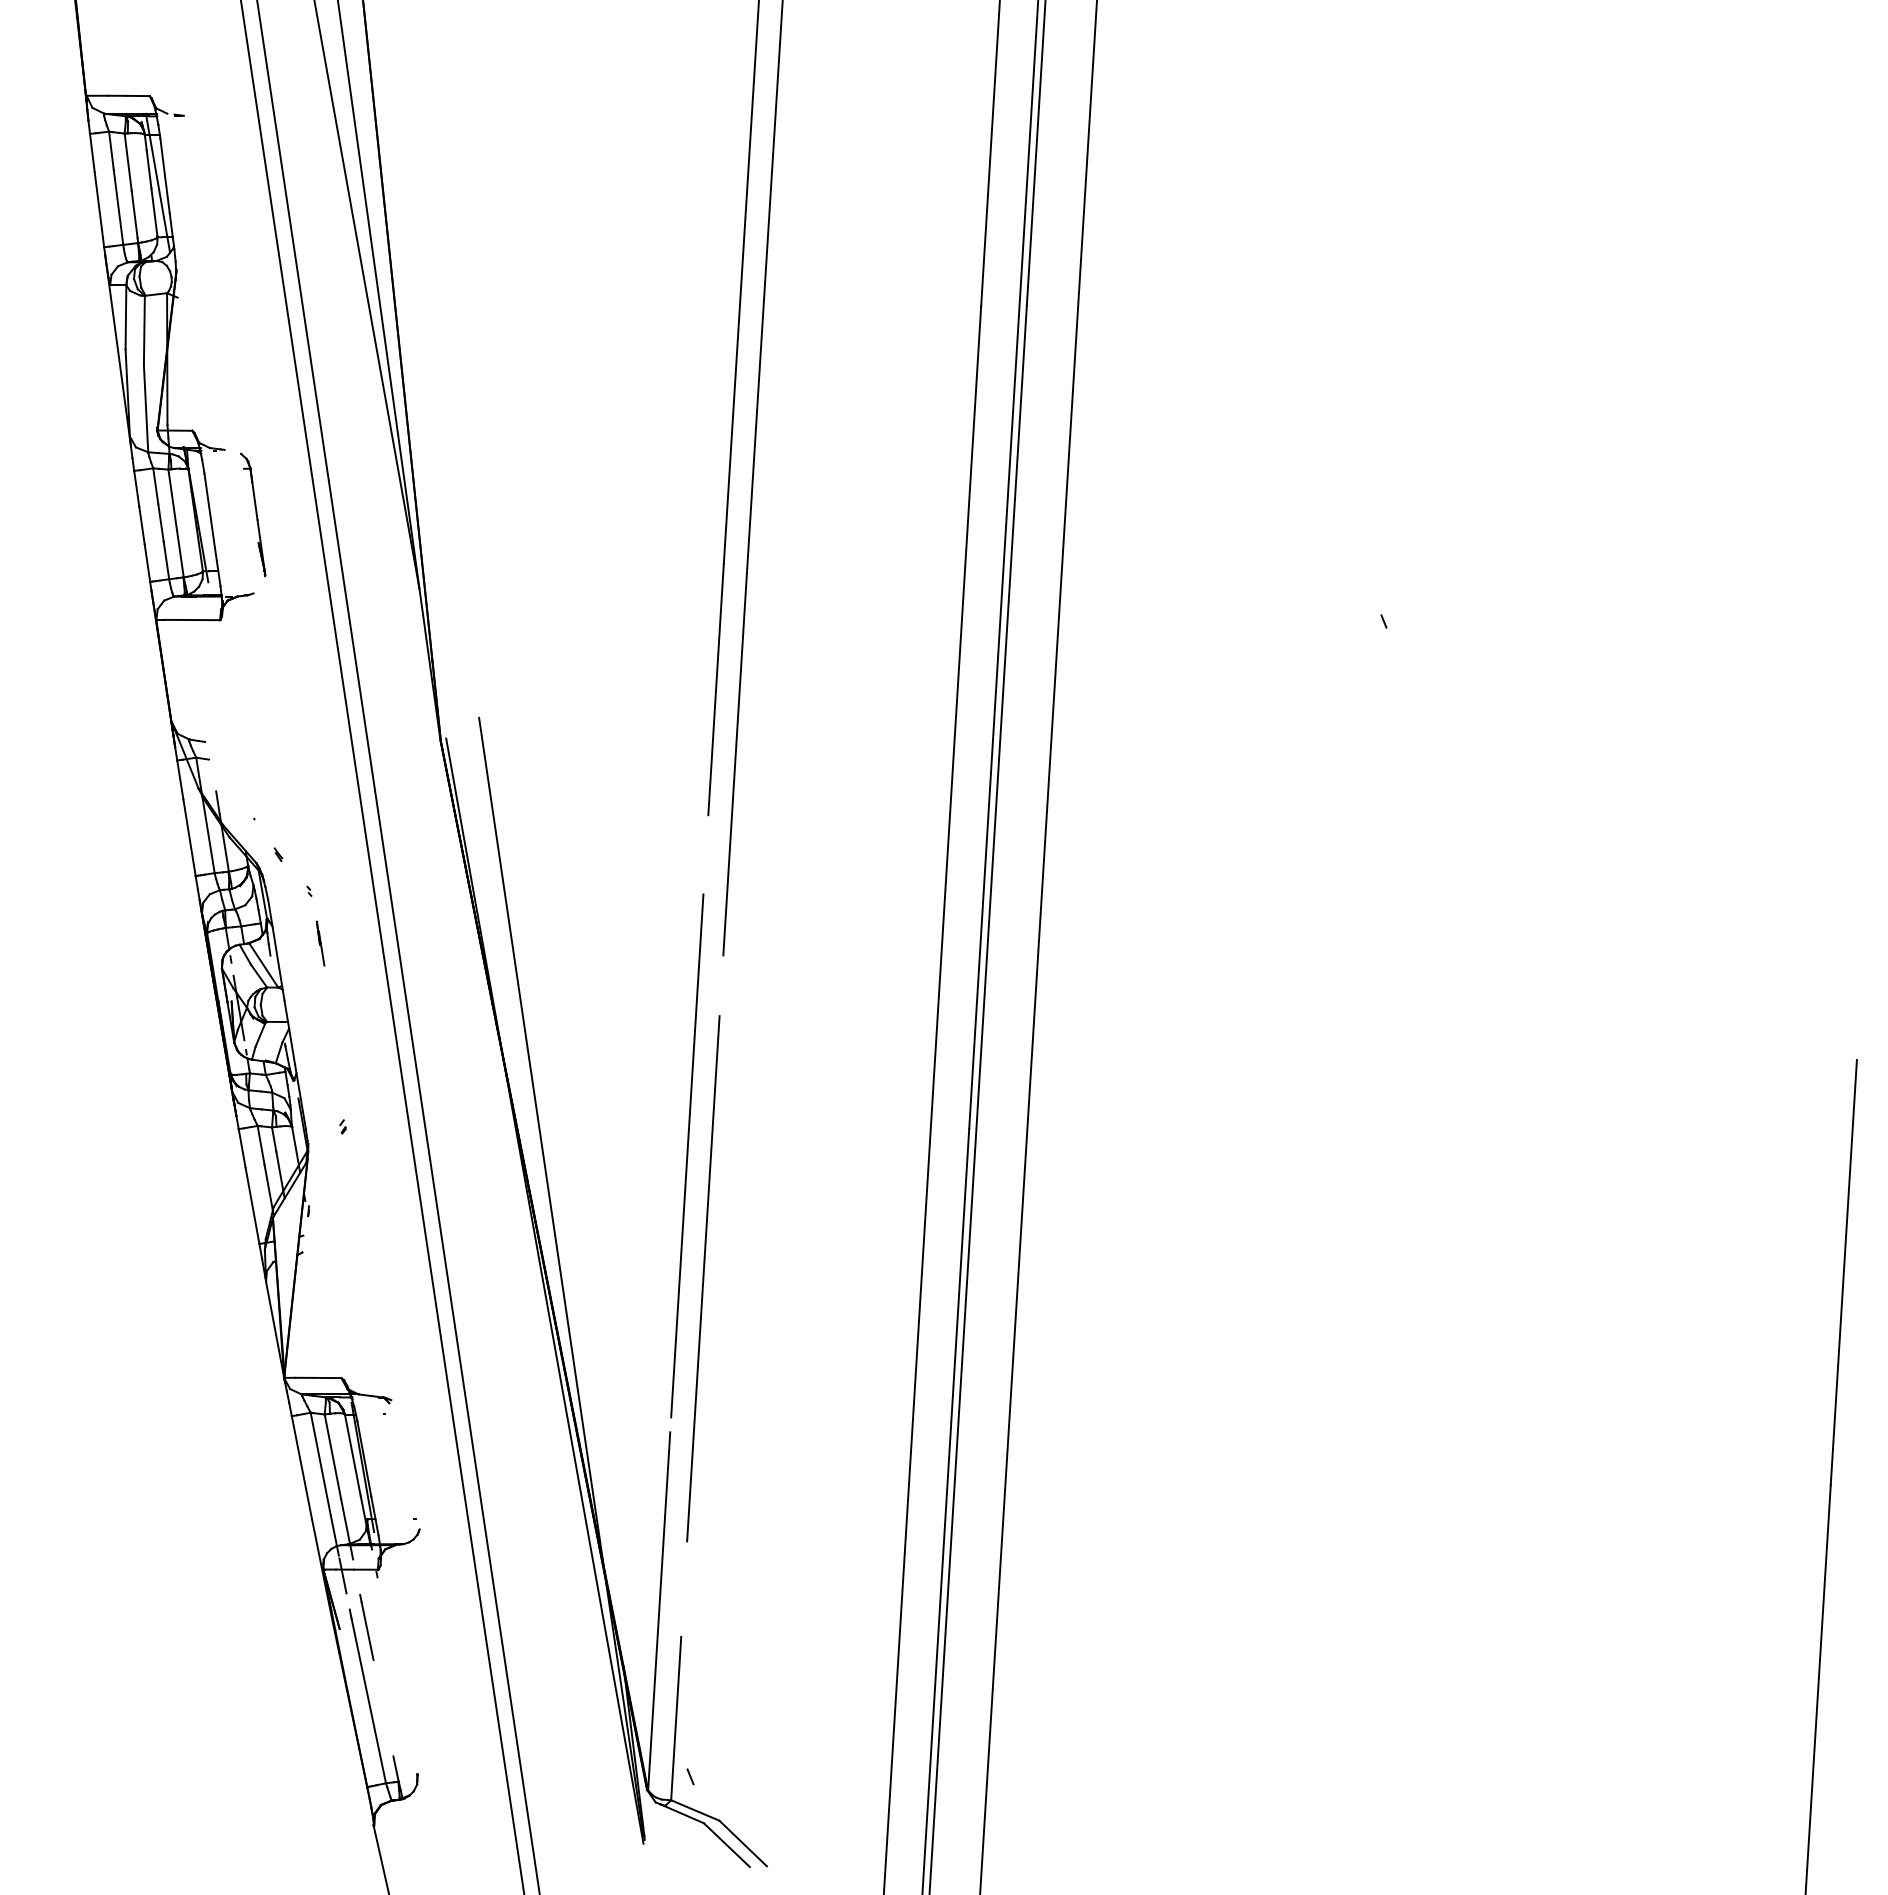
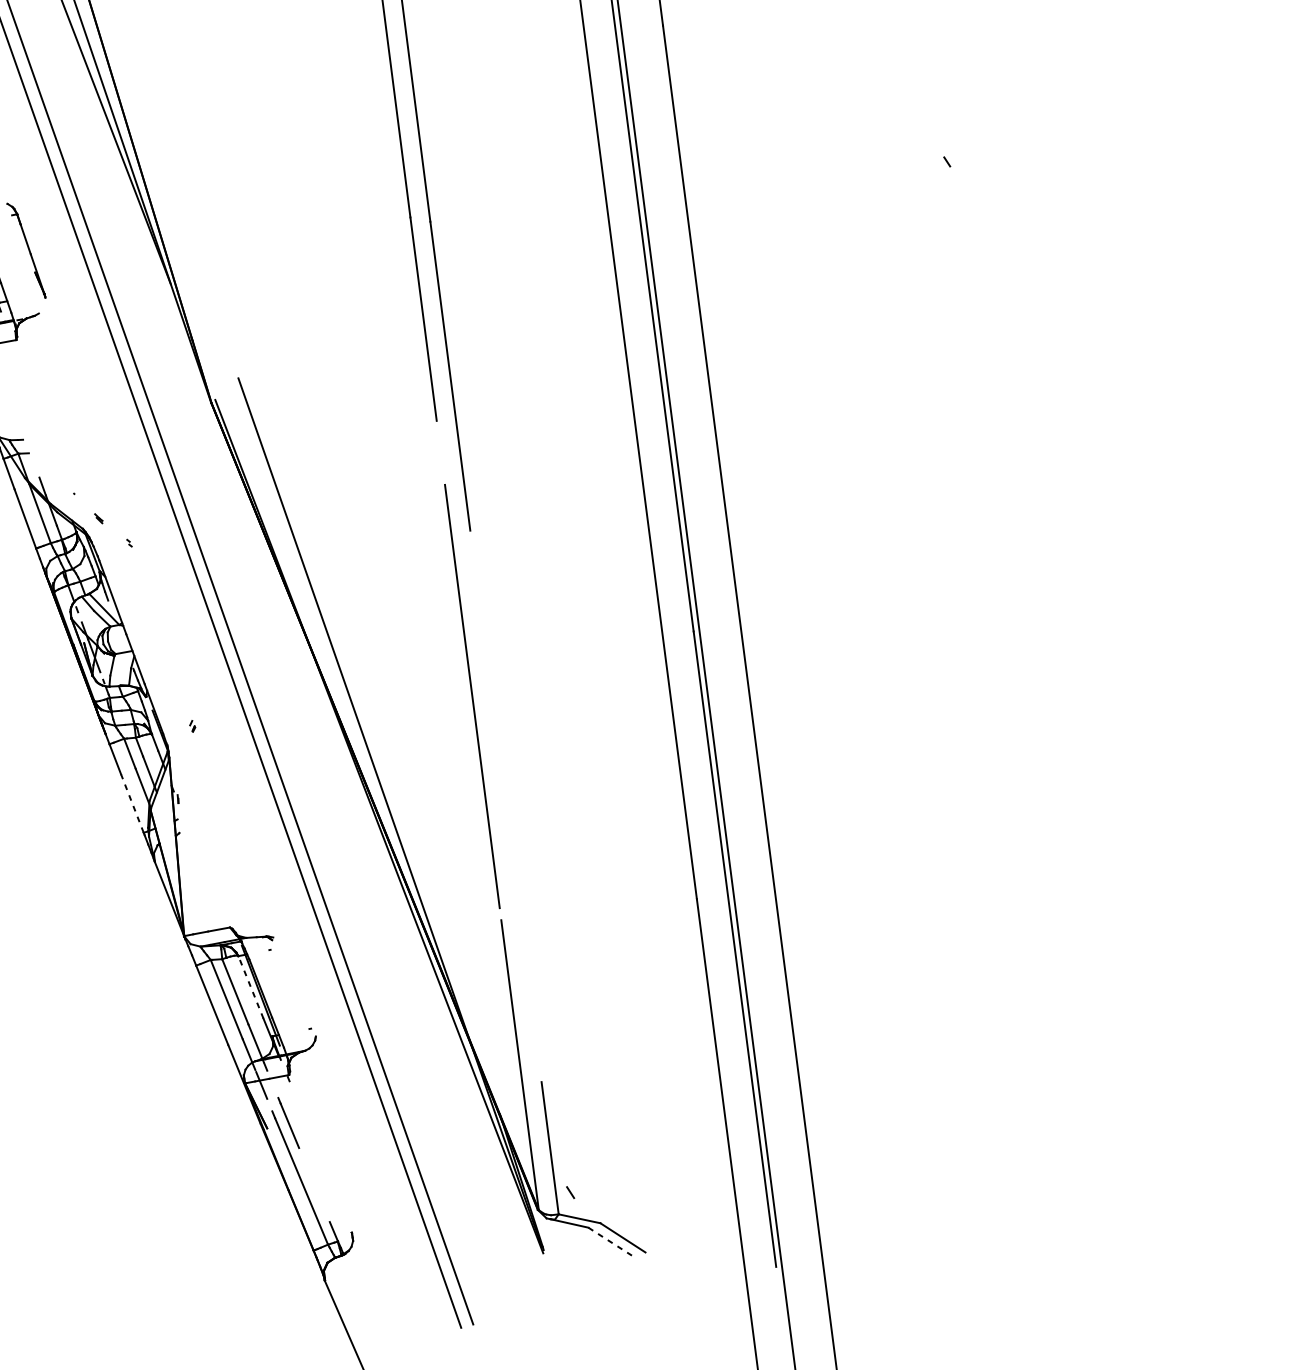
line: (320, 943) -> (146, 583), removed
line: (252, 1205) -> (132, 803), solid -> dashed
line: (703, 1278) -> (504, 792), removed
line: (352, 1454) -> (250, 986), solid -> dashed
line: (726, 1845) -> (609, 1241), solid -> dashed

